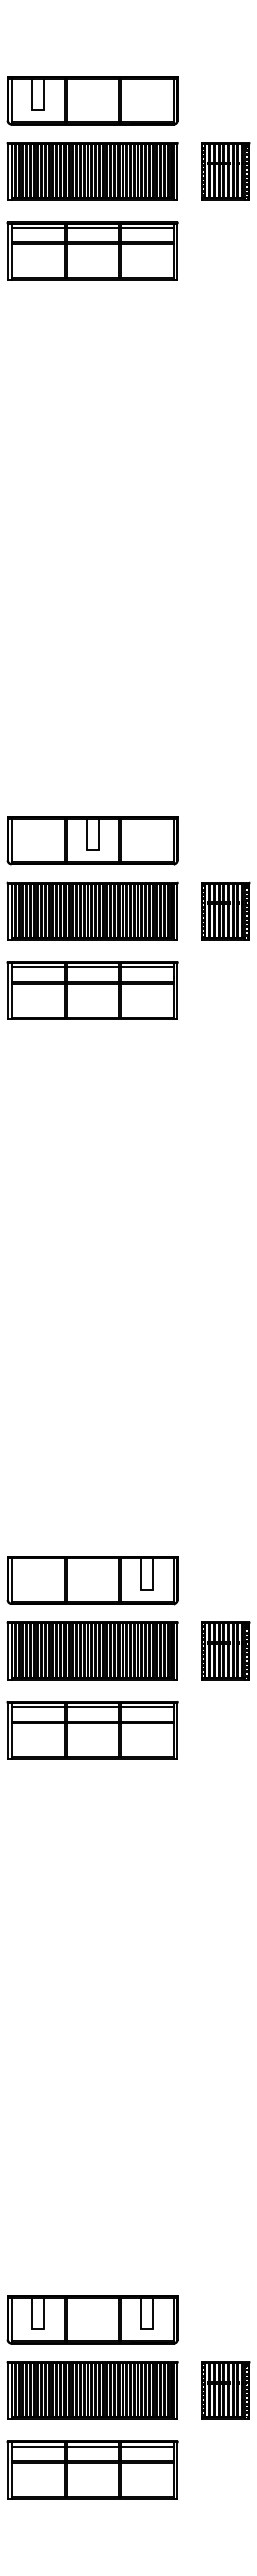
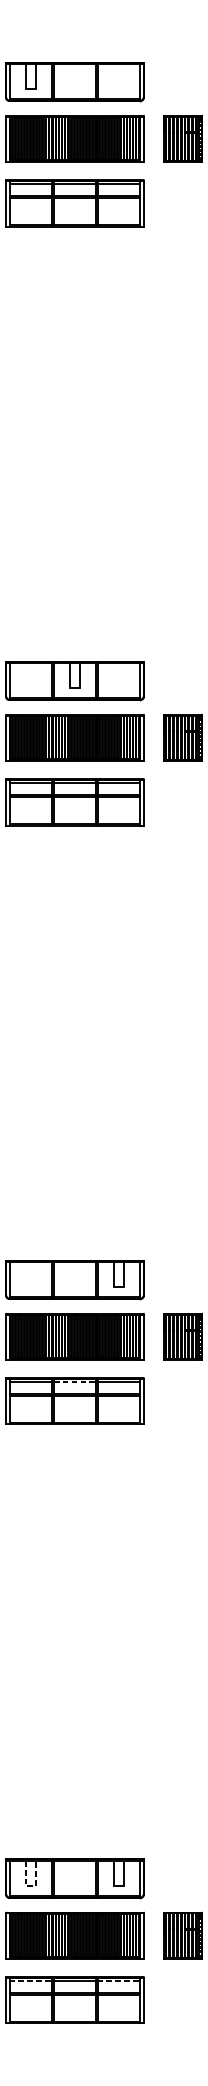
line: (93, 1707) -> (75, 1382), solid -> dashed
line: (38, 2329) -> (31, 1886), solid -> dashed
line: (38, 2446) -> (31, 1981), solid -> dashed
line: (147, 2446) -> (119, 1981), solid -> dashed

